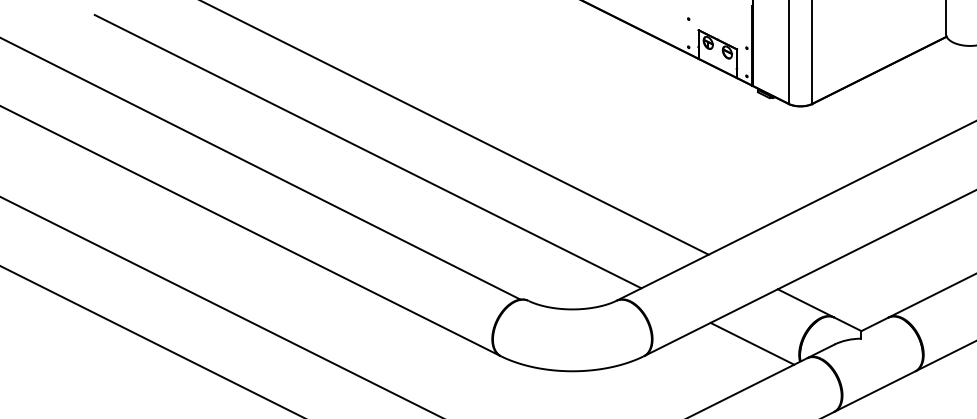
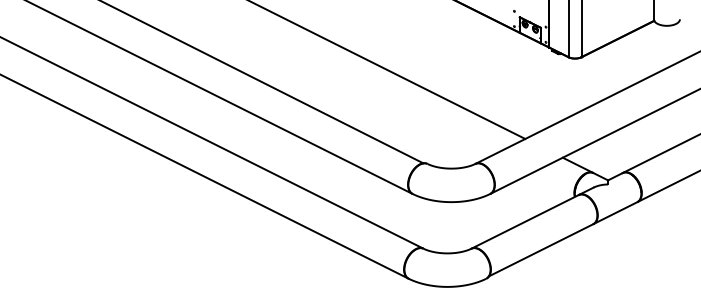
line: (367, 152) -> (340, 83), removed
line: (751, 342) -> (548, 186), removed

